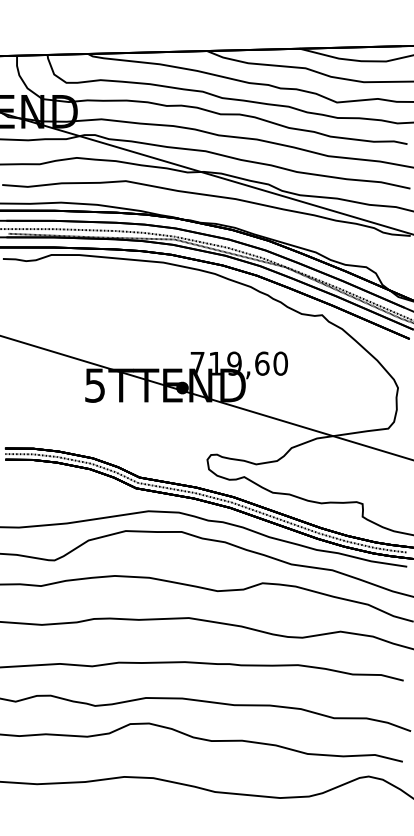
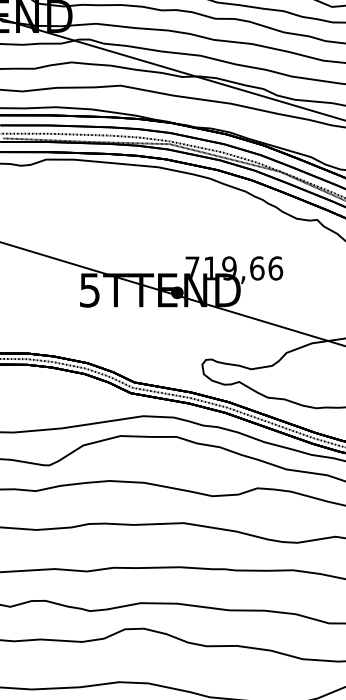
text: (280, 363) -> (275, 268), 719,60 -> 719,66

